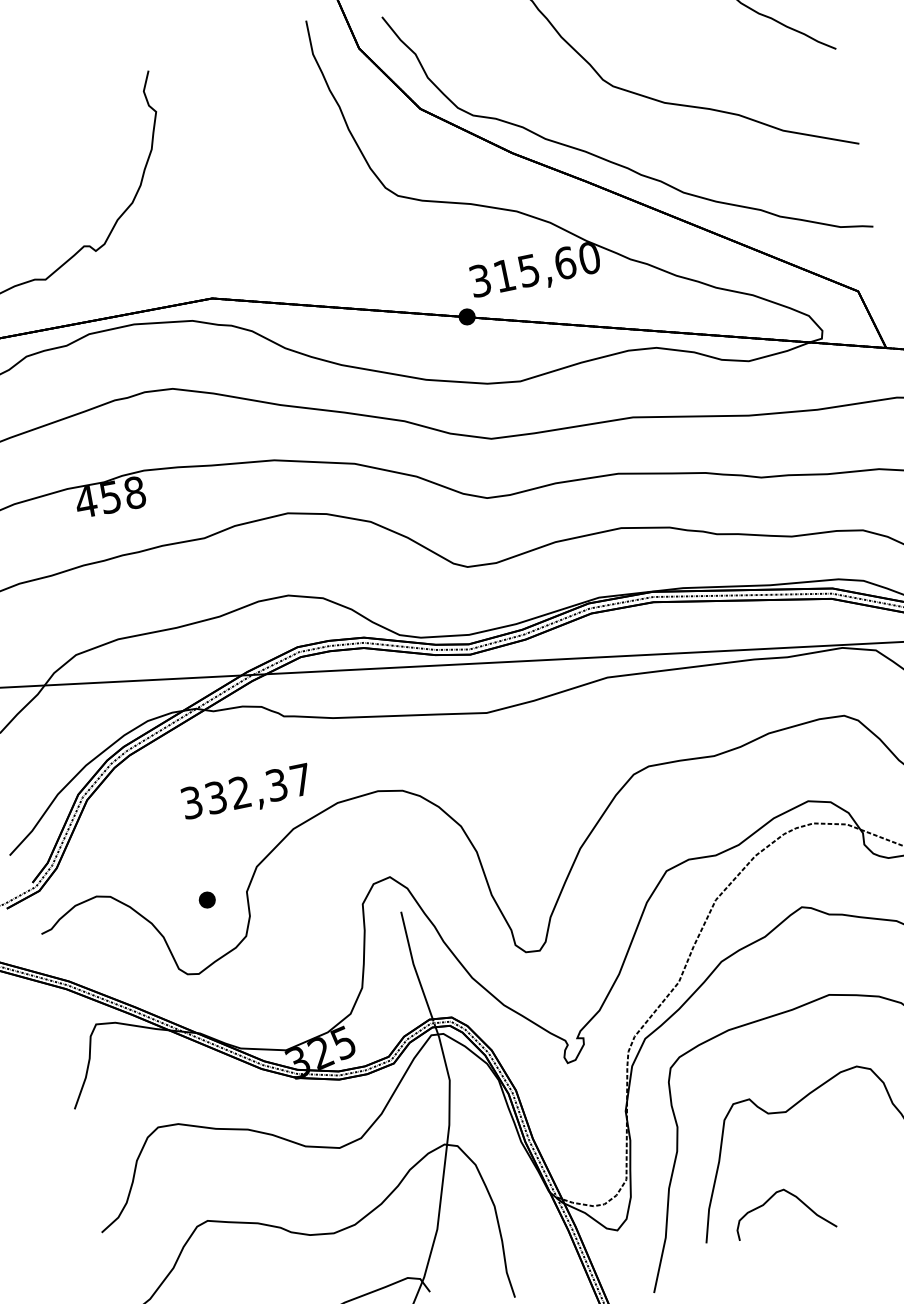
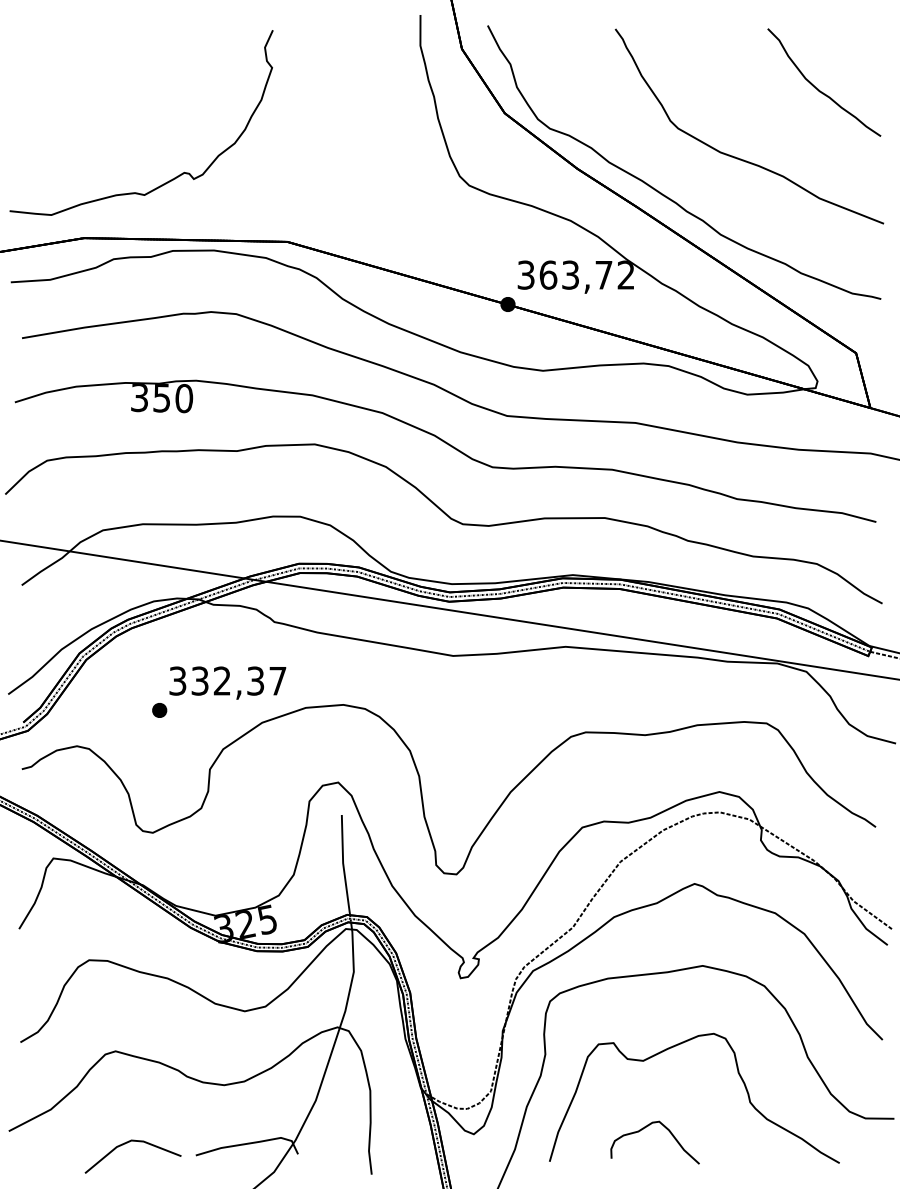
text: (547, 266) -> (587, 274), 315,60 -> 363,72
text: (110, 497) -> (161, 398), 458 -> 350
part: (207, 900) -> (159, 710), moved
part: (770, 1200) -> (645, 1128), moved

